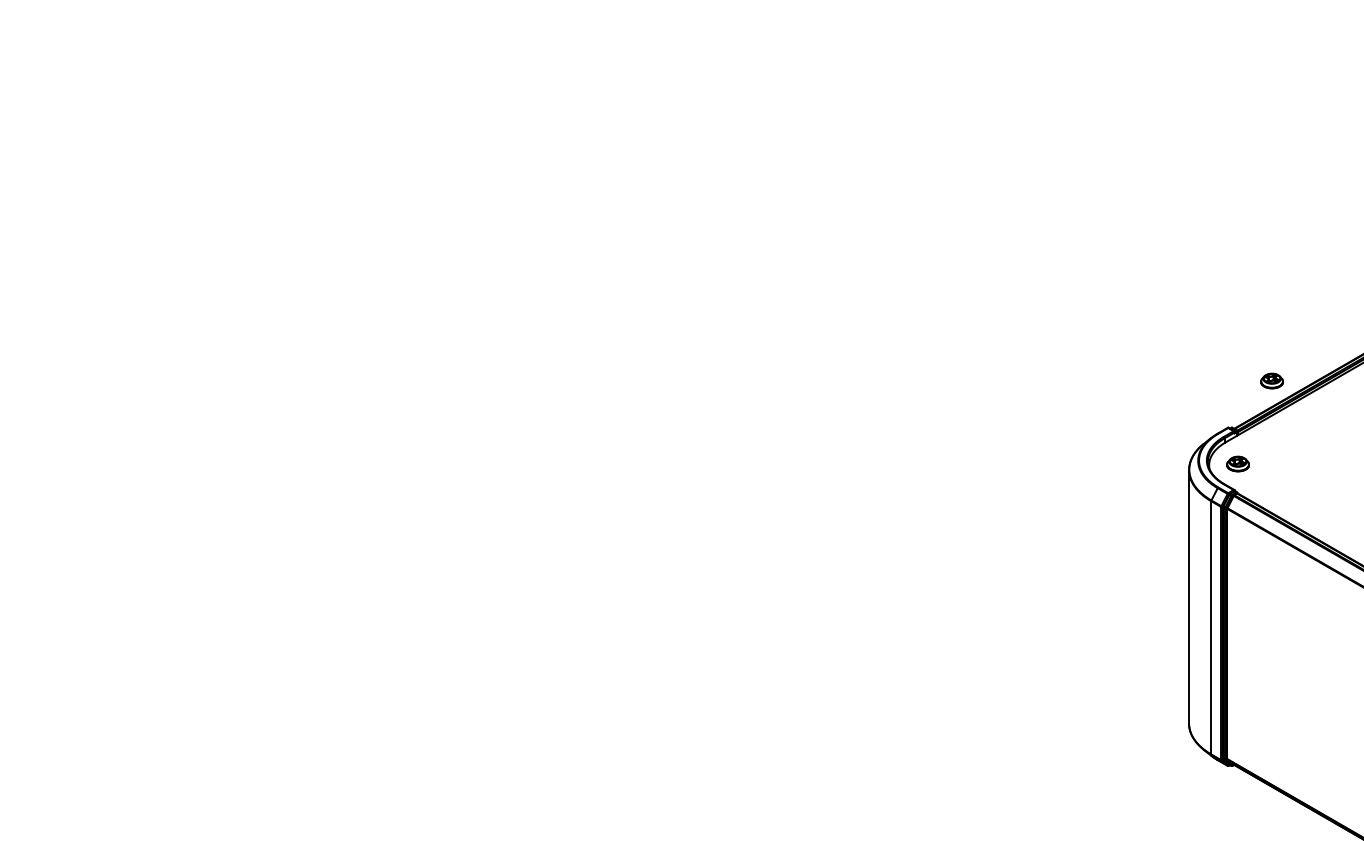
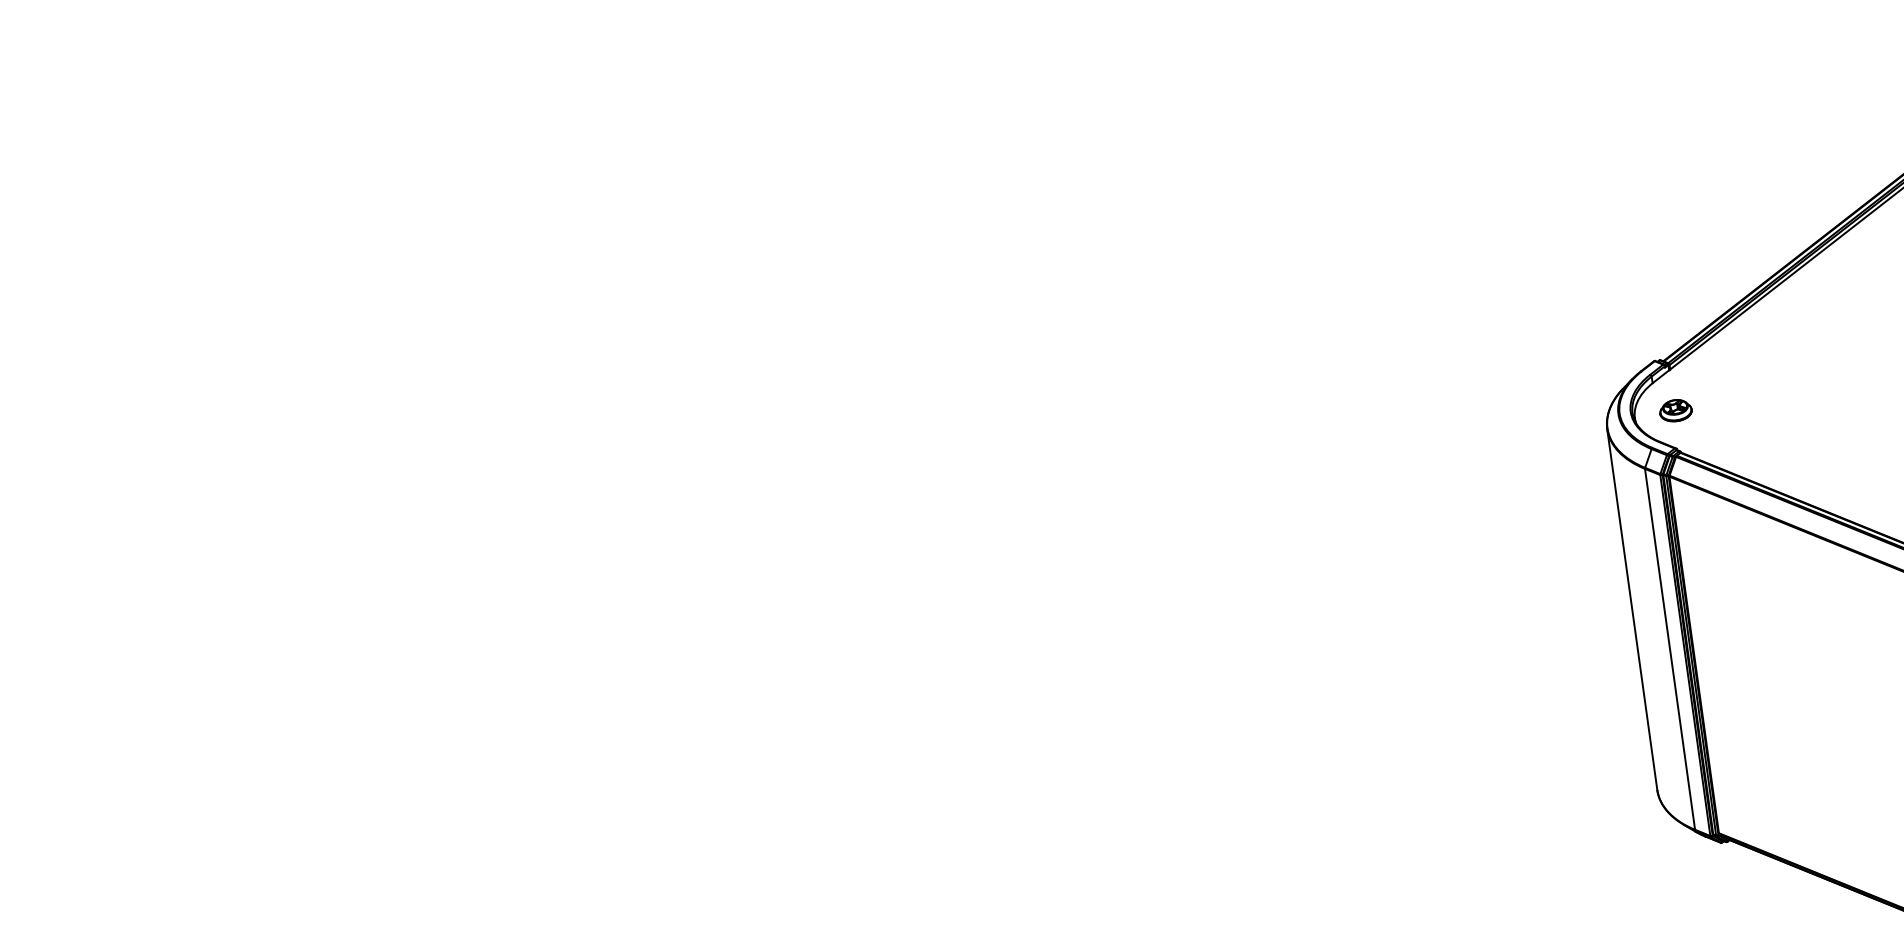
part: (1271, 380) -> (1706, 284), removed

